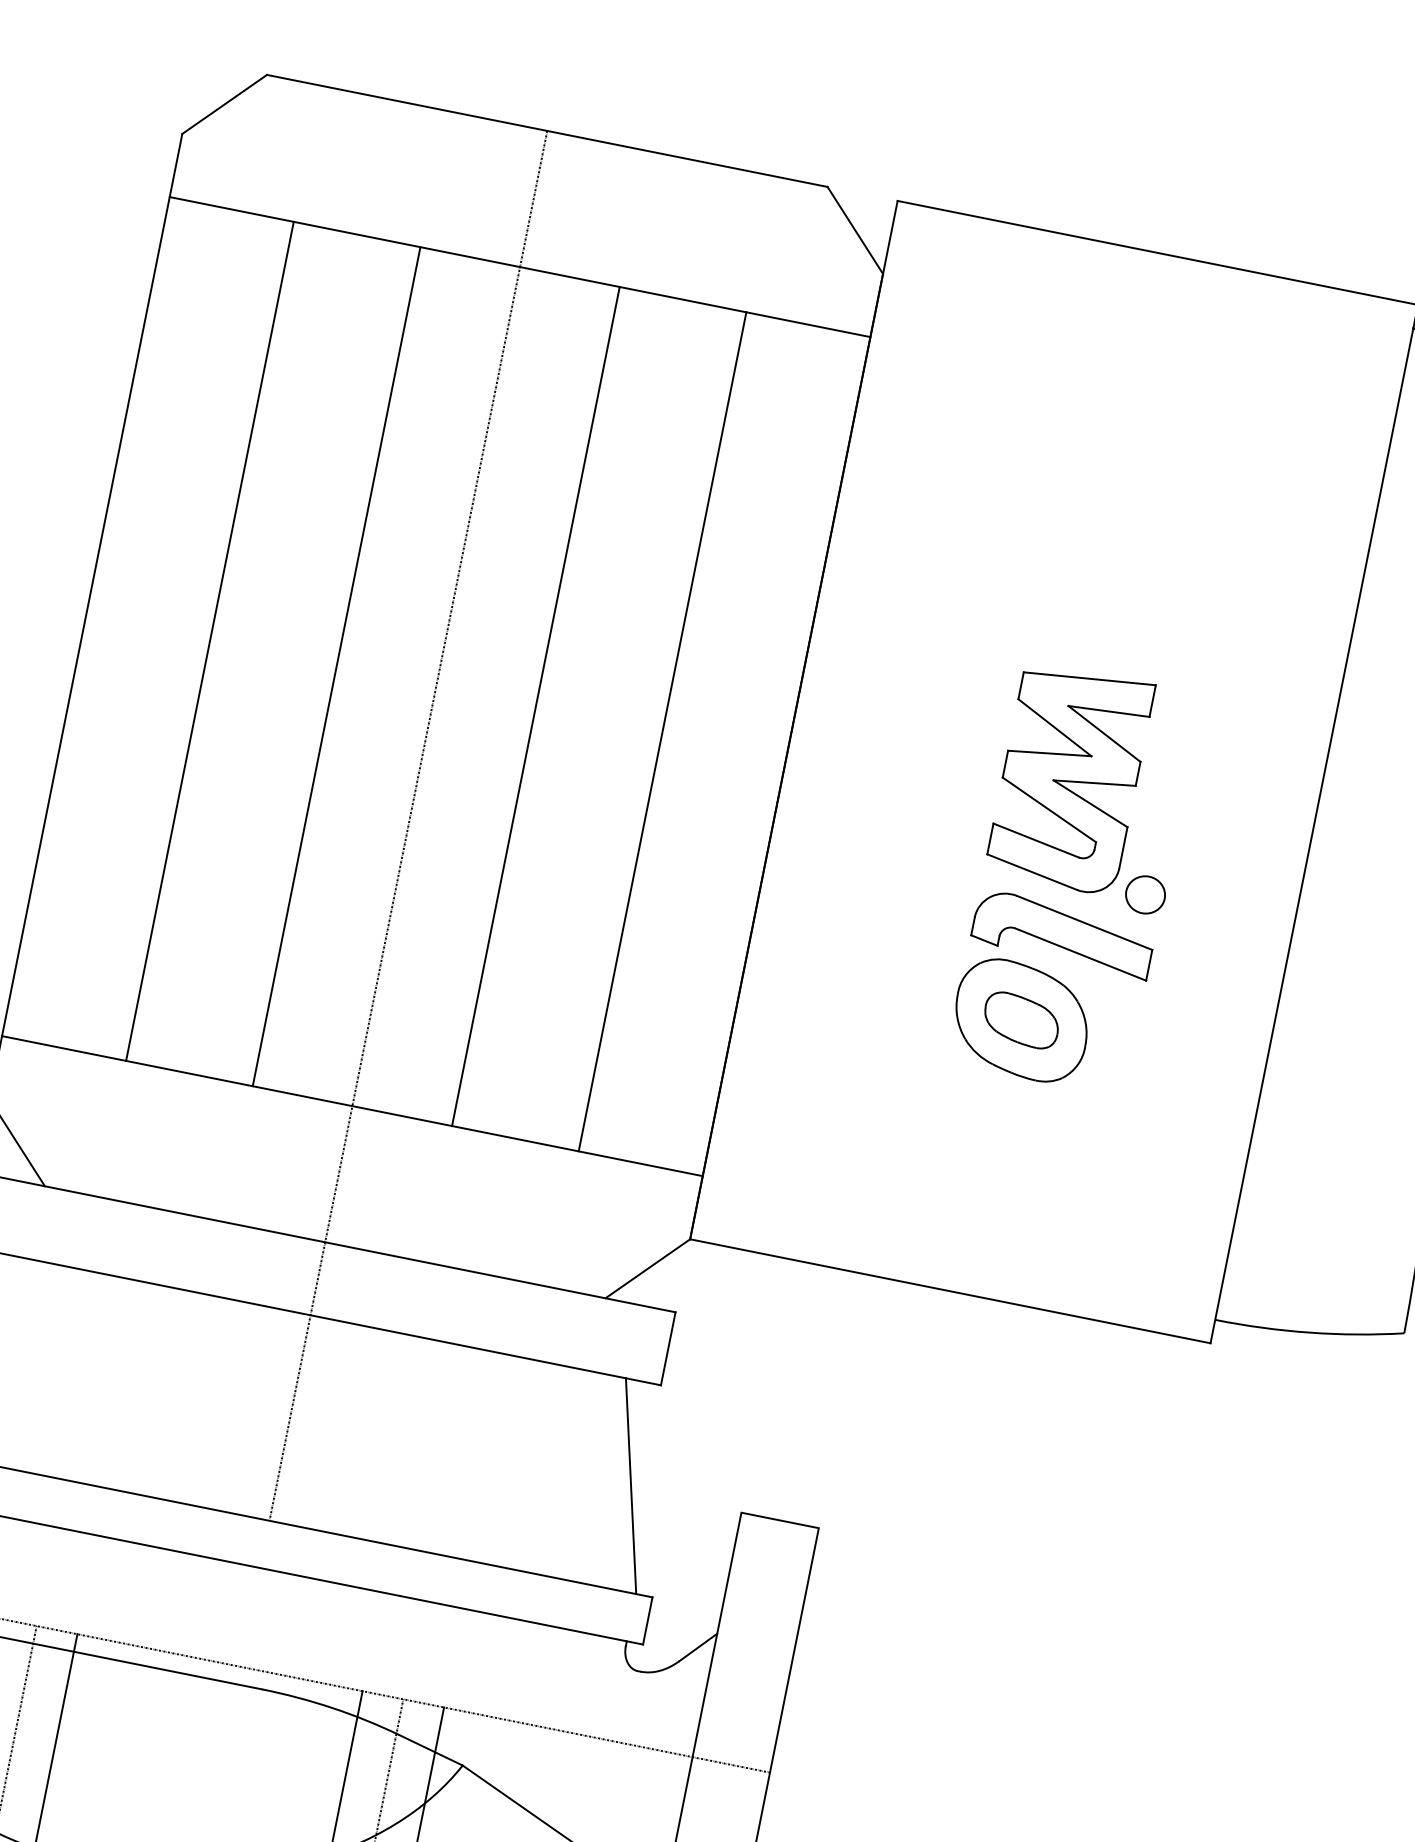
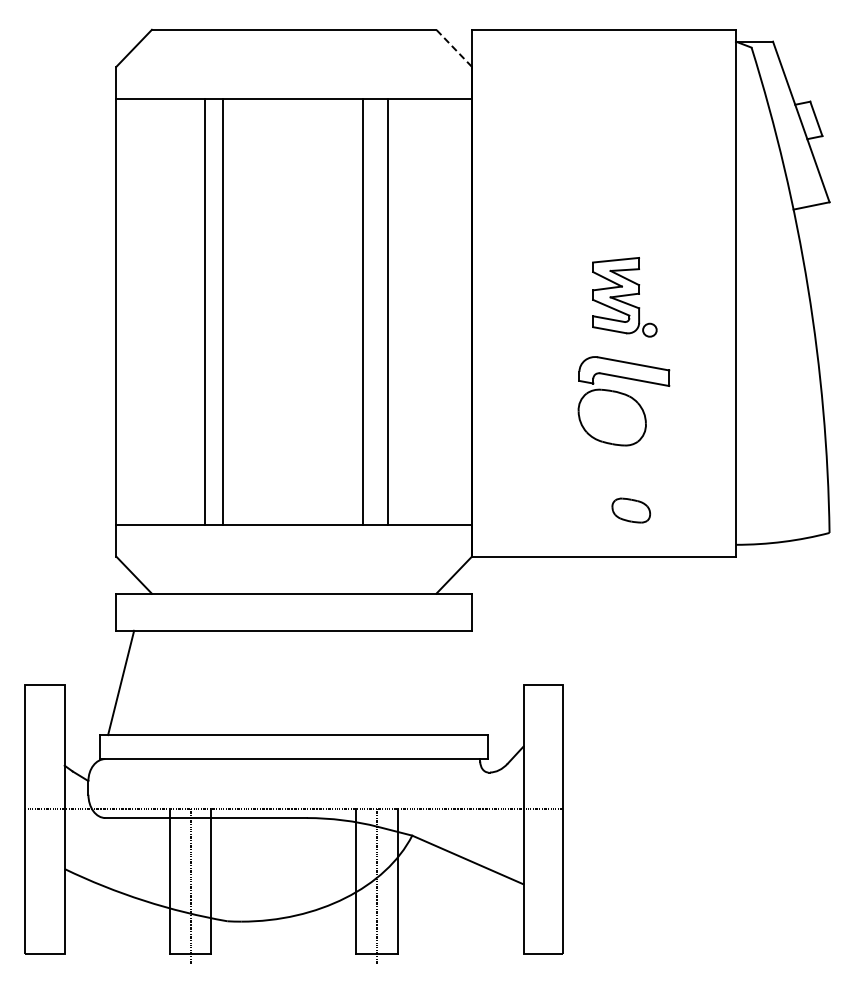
line: (855, 230) -> (454, 48), solid -> dashed
line: (210, 640) -> (223, 311), moved
line: (336, 666) -> (204, 311), moved
line: (535, 705) -> (387, 311), moved
line: (661, 731) -> (362, 311), moved
part: (1092, 788) -> (624, 297), size x0.7
line: (409, 826) -> (294, 382), removed
part: (1020, 1019) -> (630, 510), moved
line: (631, 1485) -> (467, 682), removed

